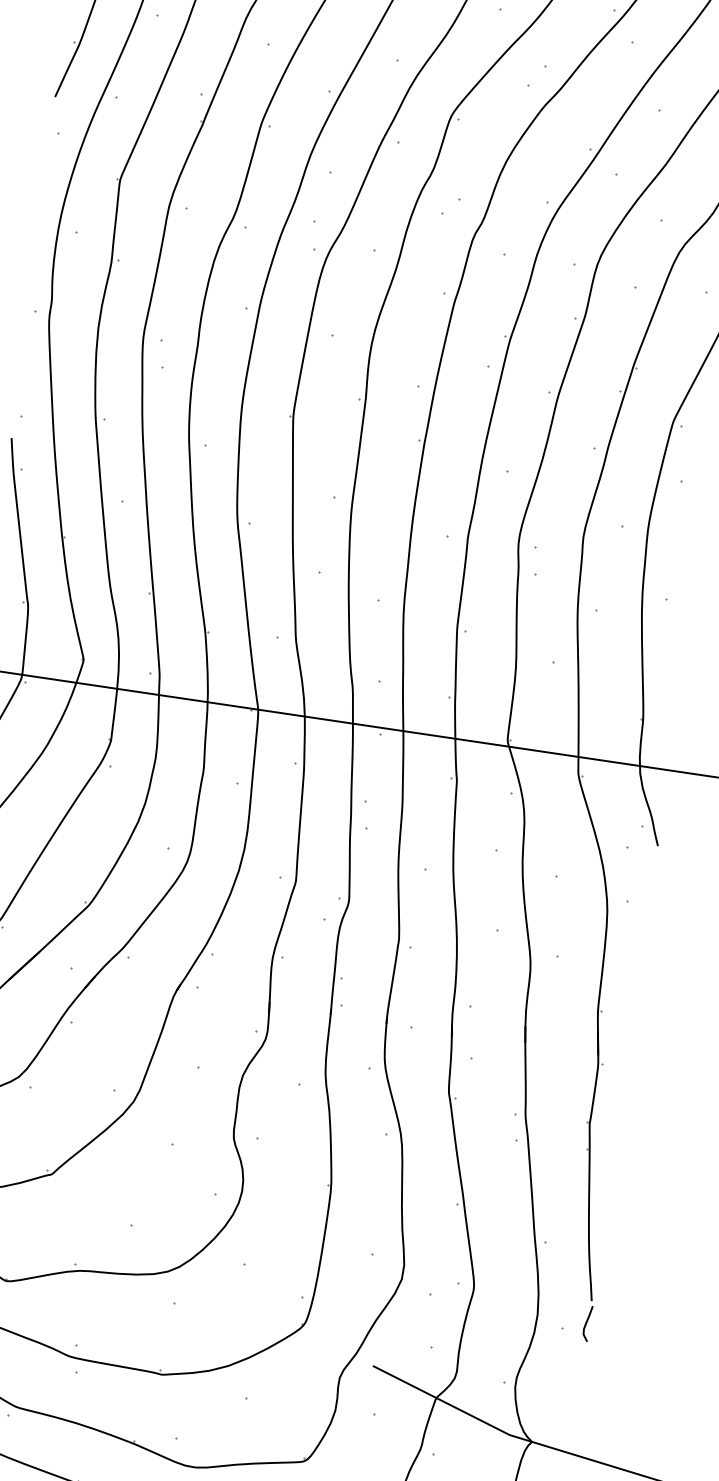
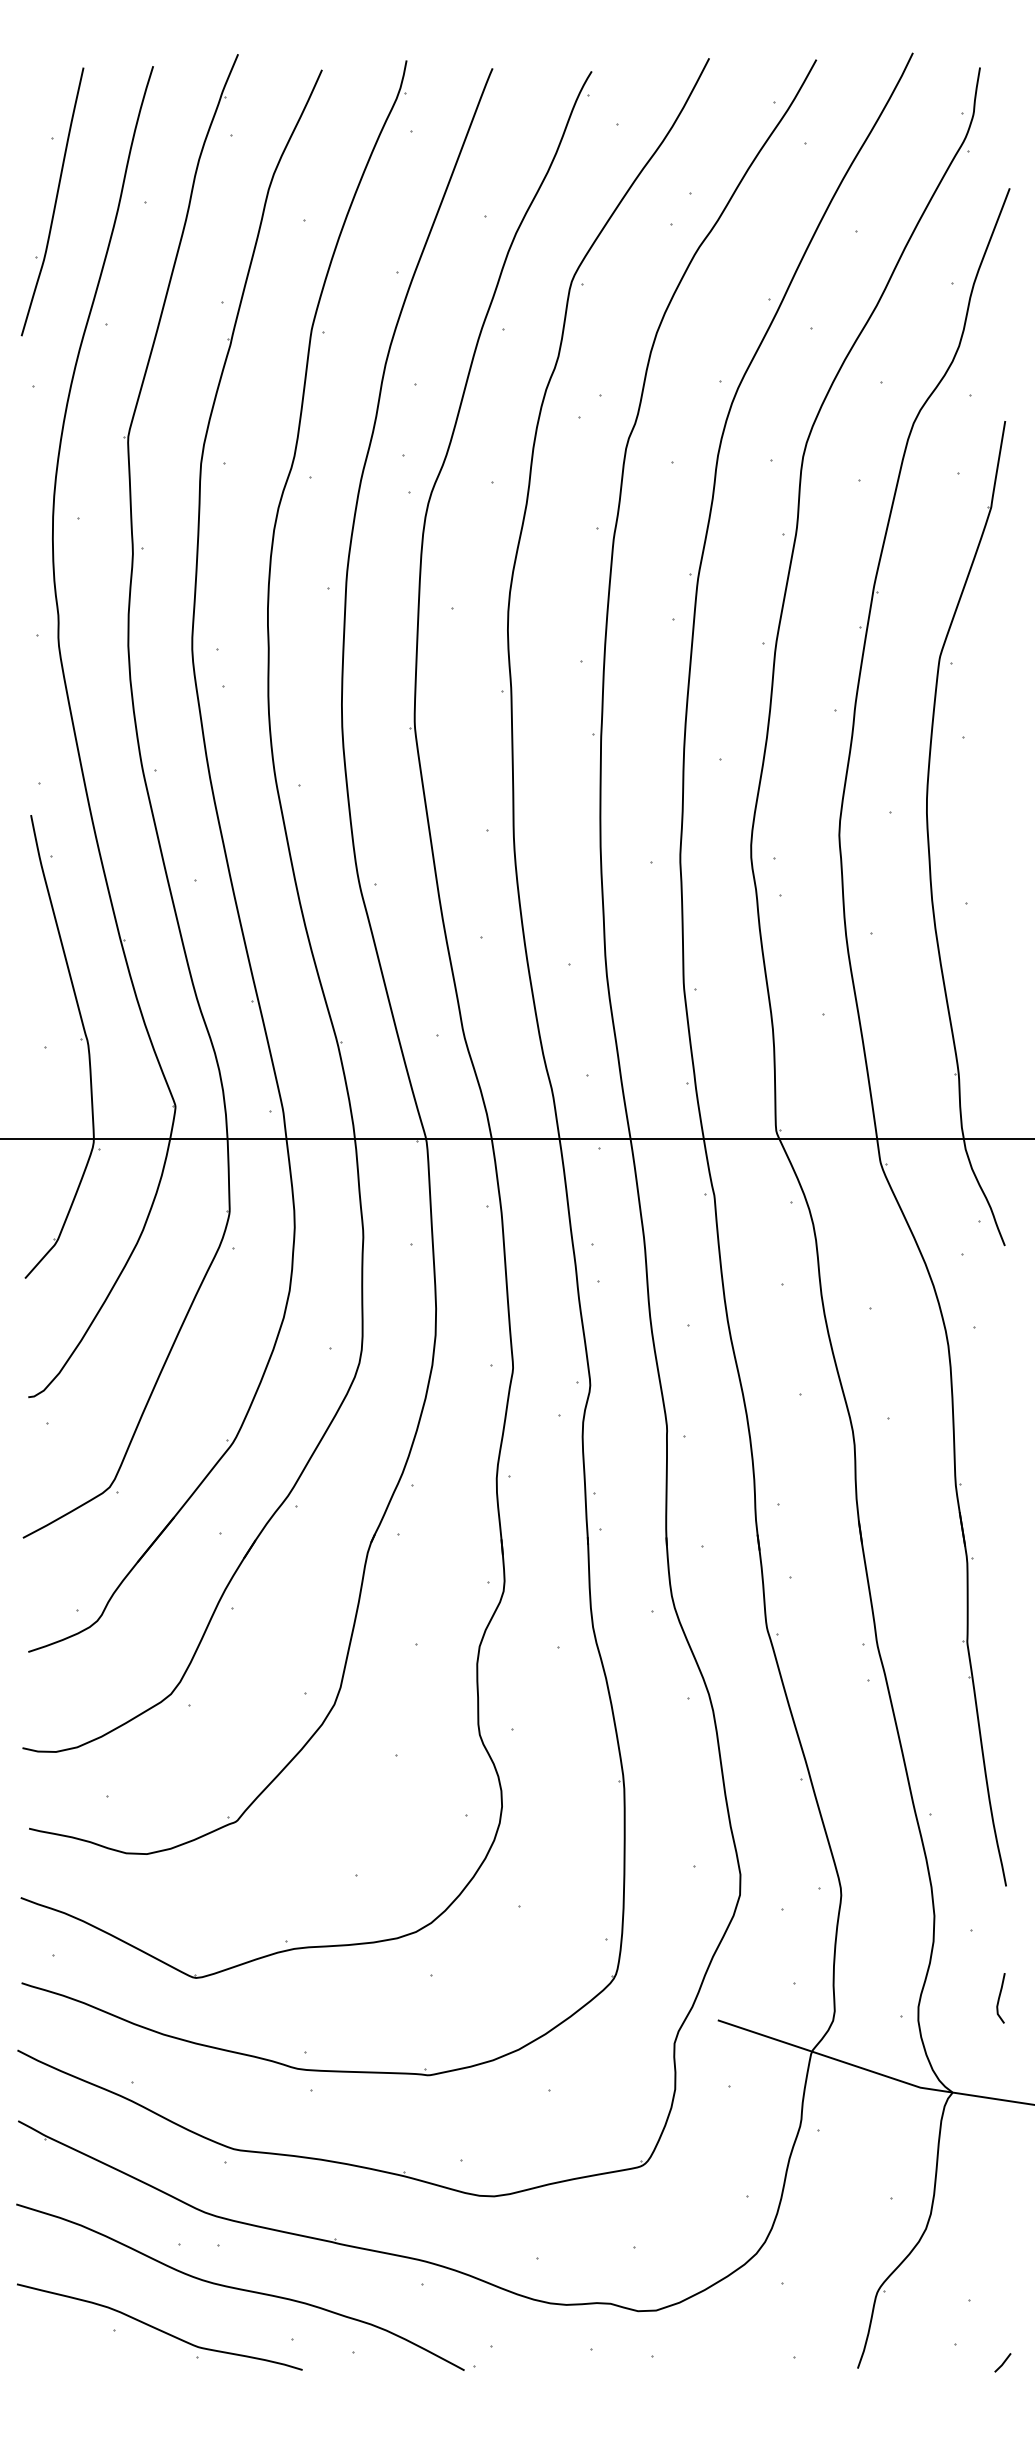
curve: (587, 1323) -> (1000, 1997), moved

